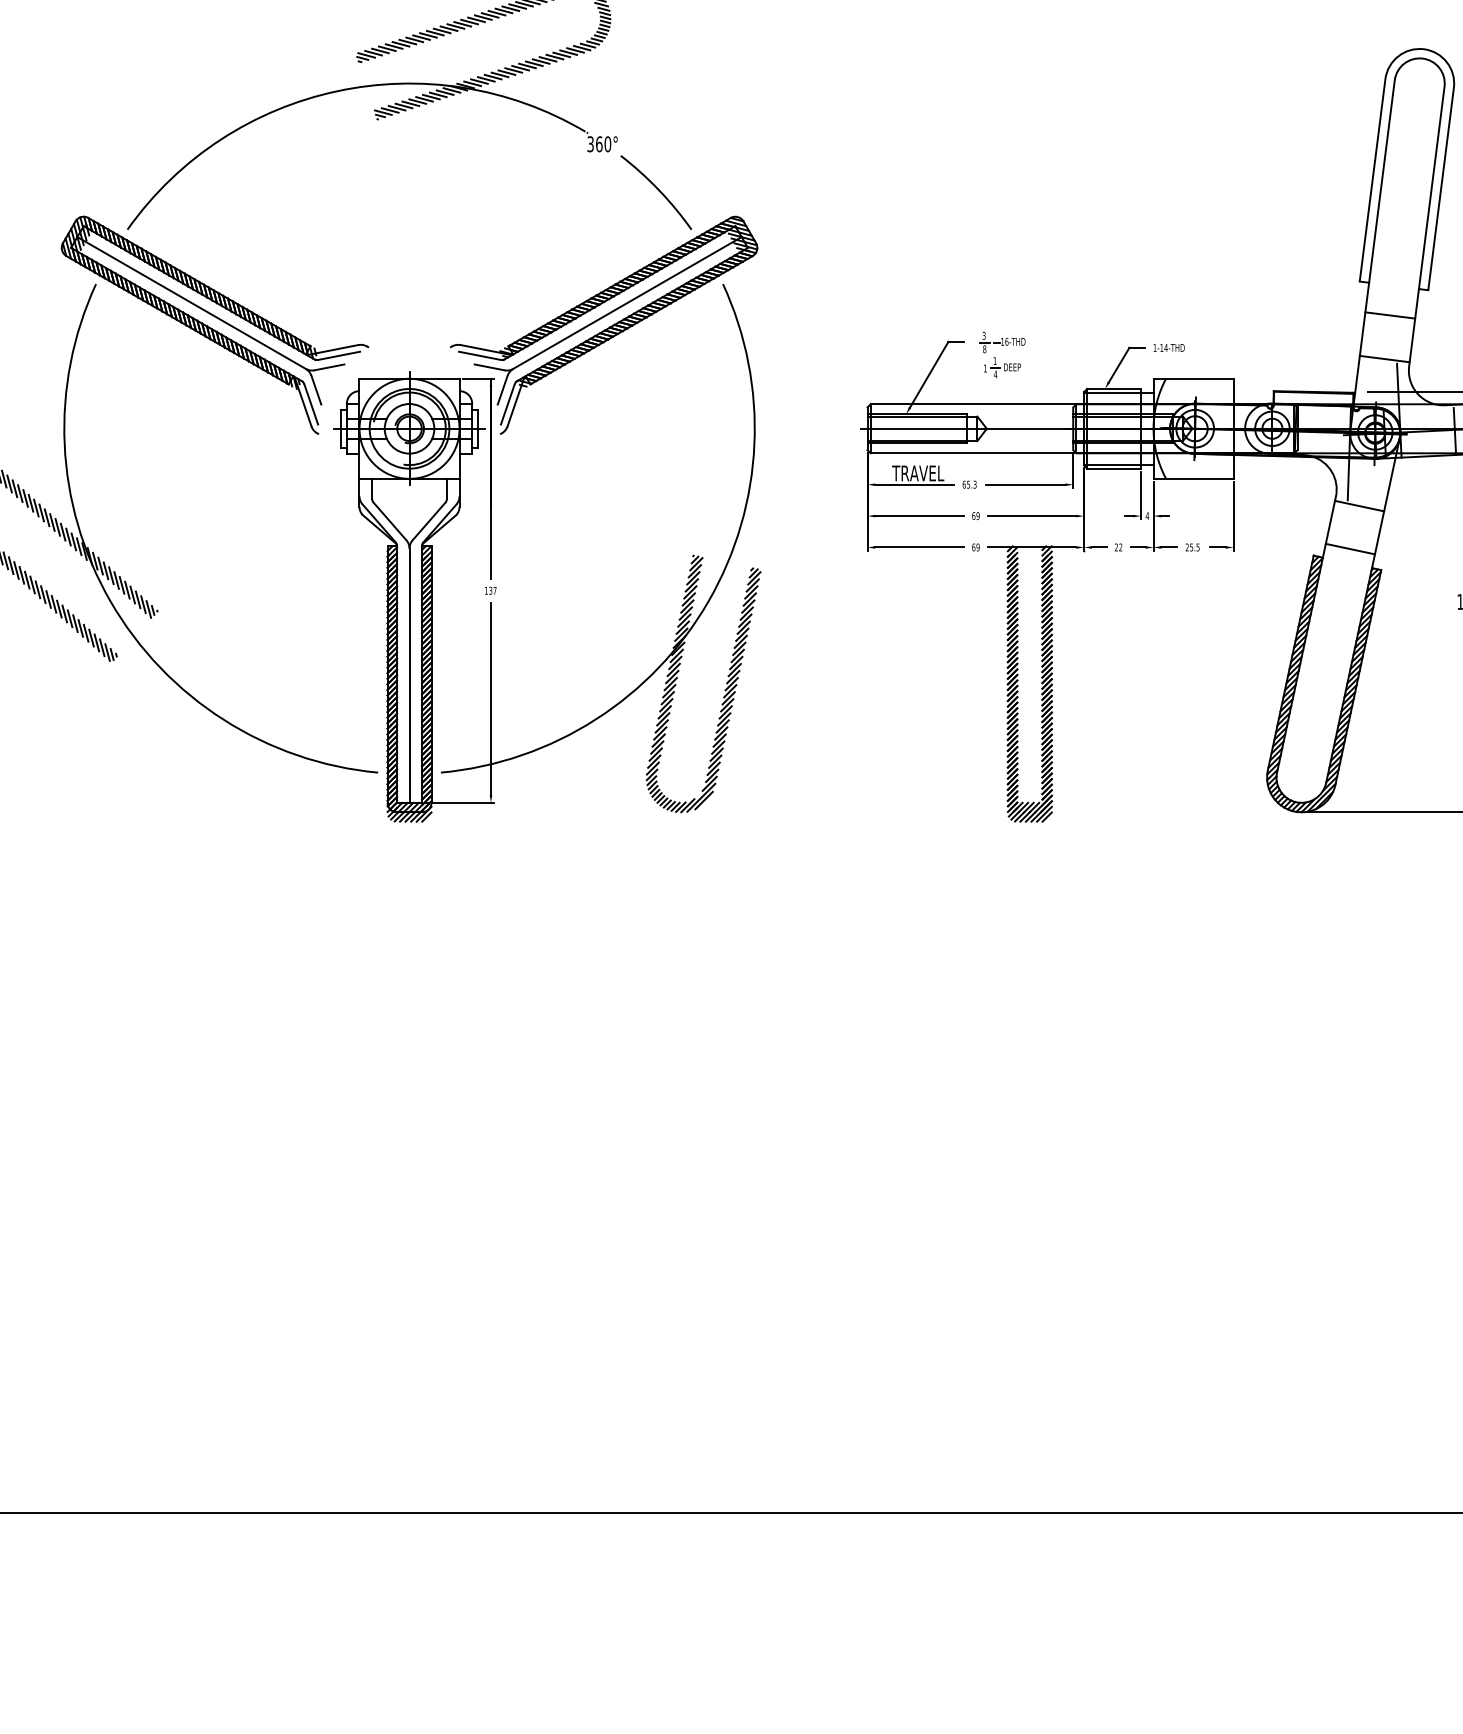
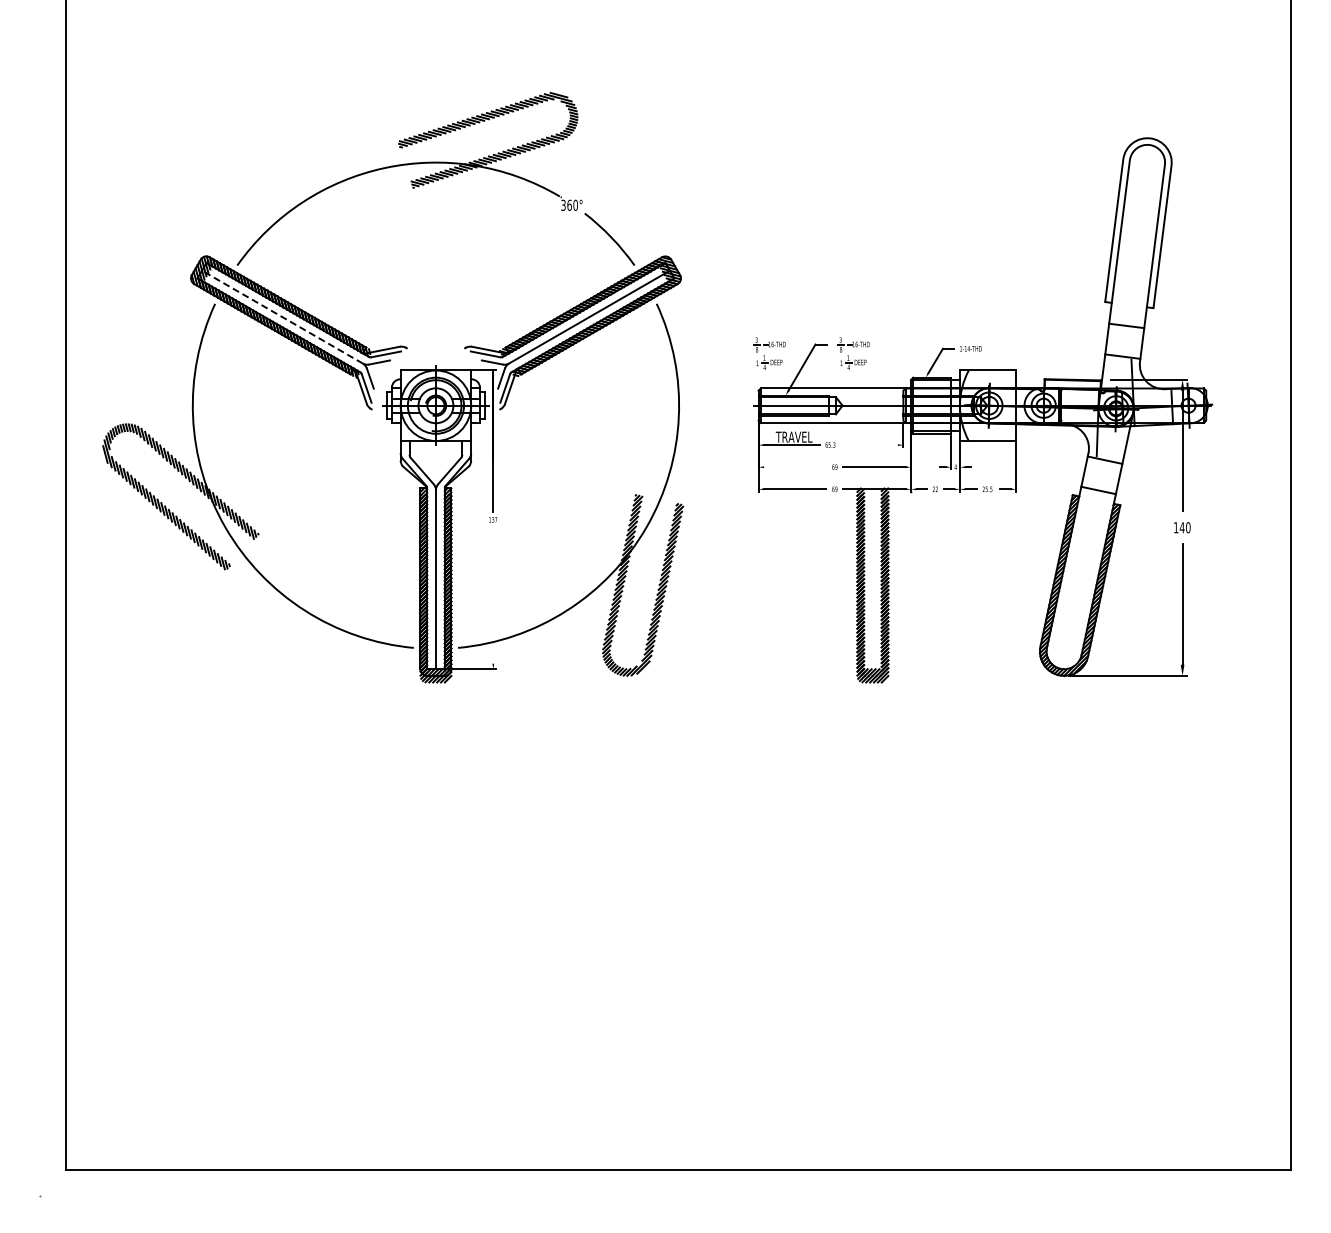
line: (191, 303) -> (282, 317), solid -> dashed
part: (883, 354) -> (769, 353), added
line: (1025, 485) -> (869, 445), removed
line: (920, 516) -> (795, 467), removed
line: (491, 698) -> (493, 595), removed

